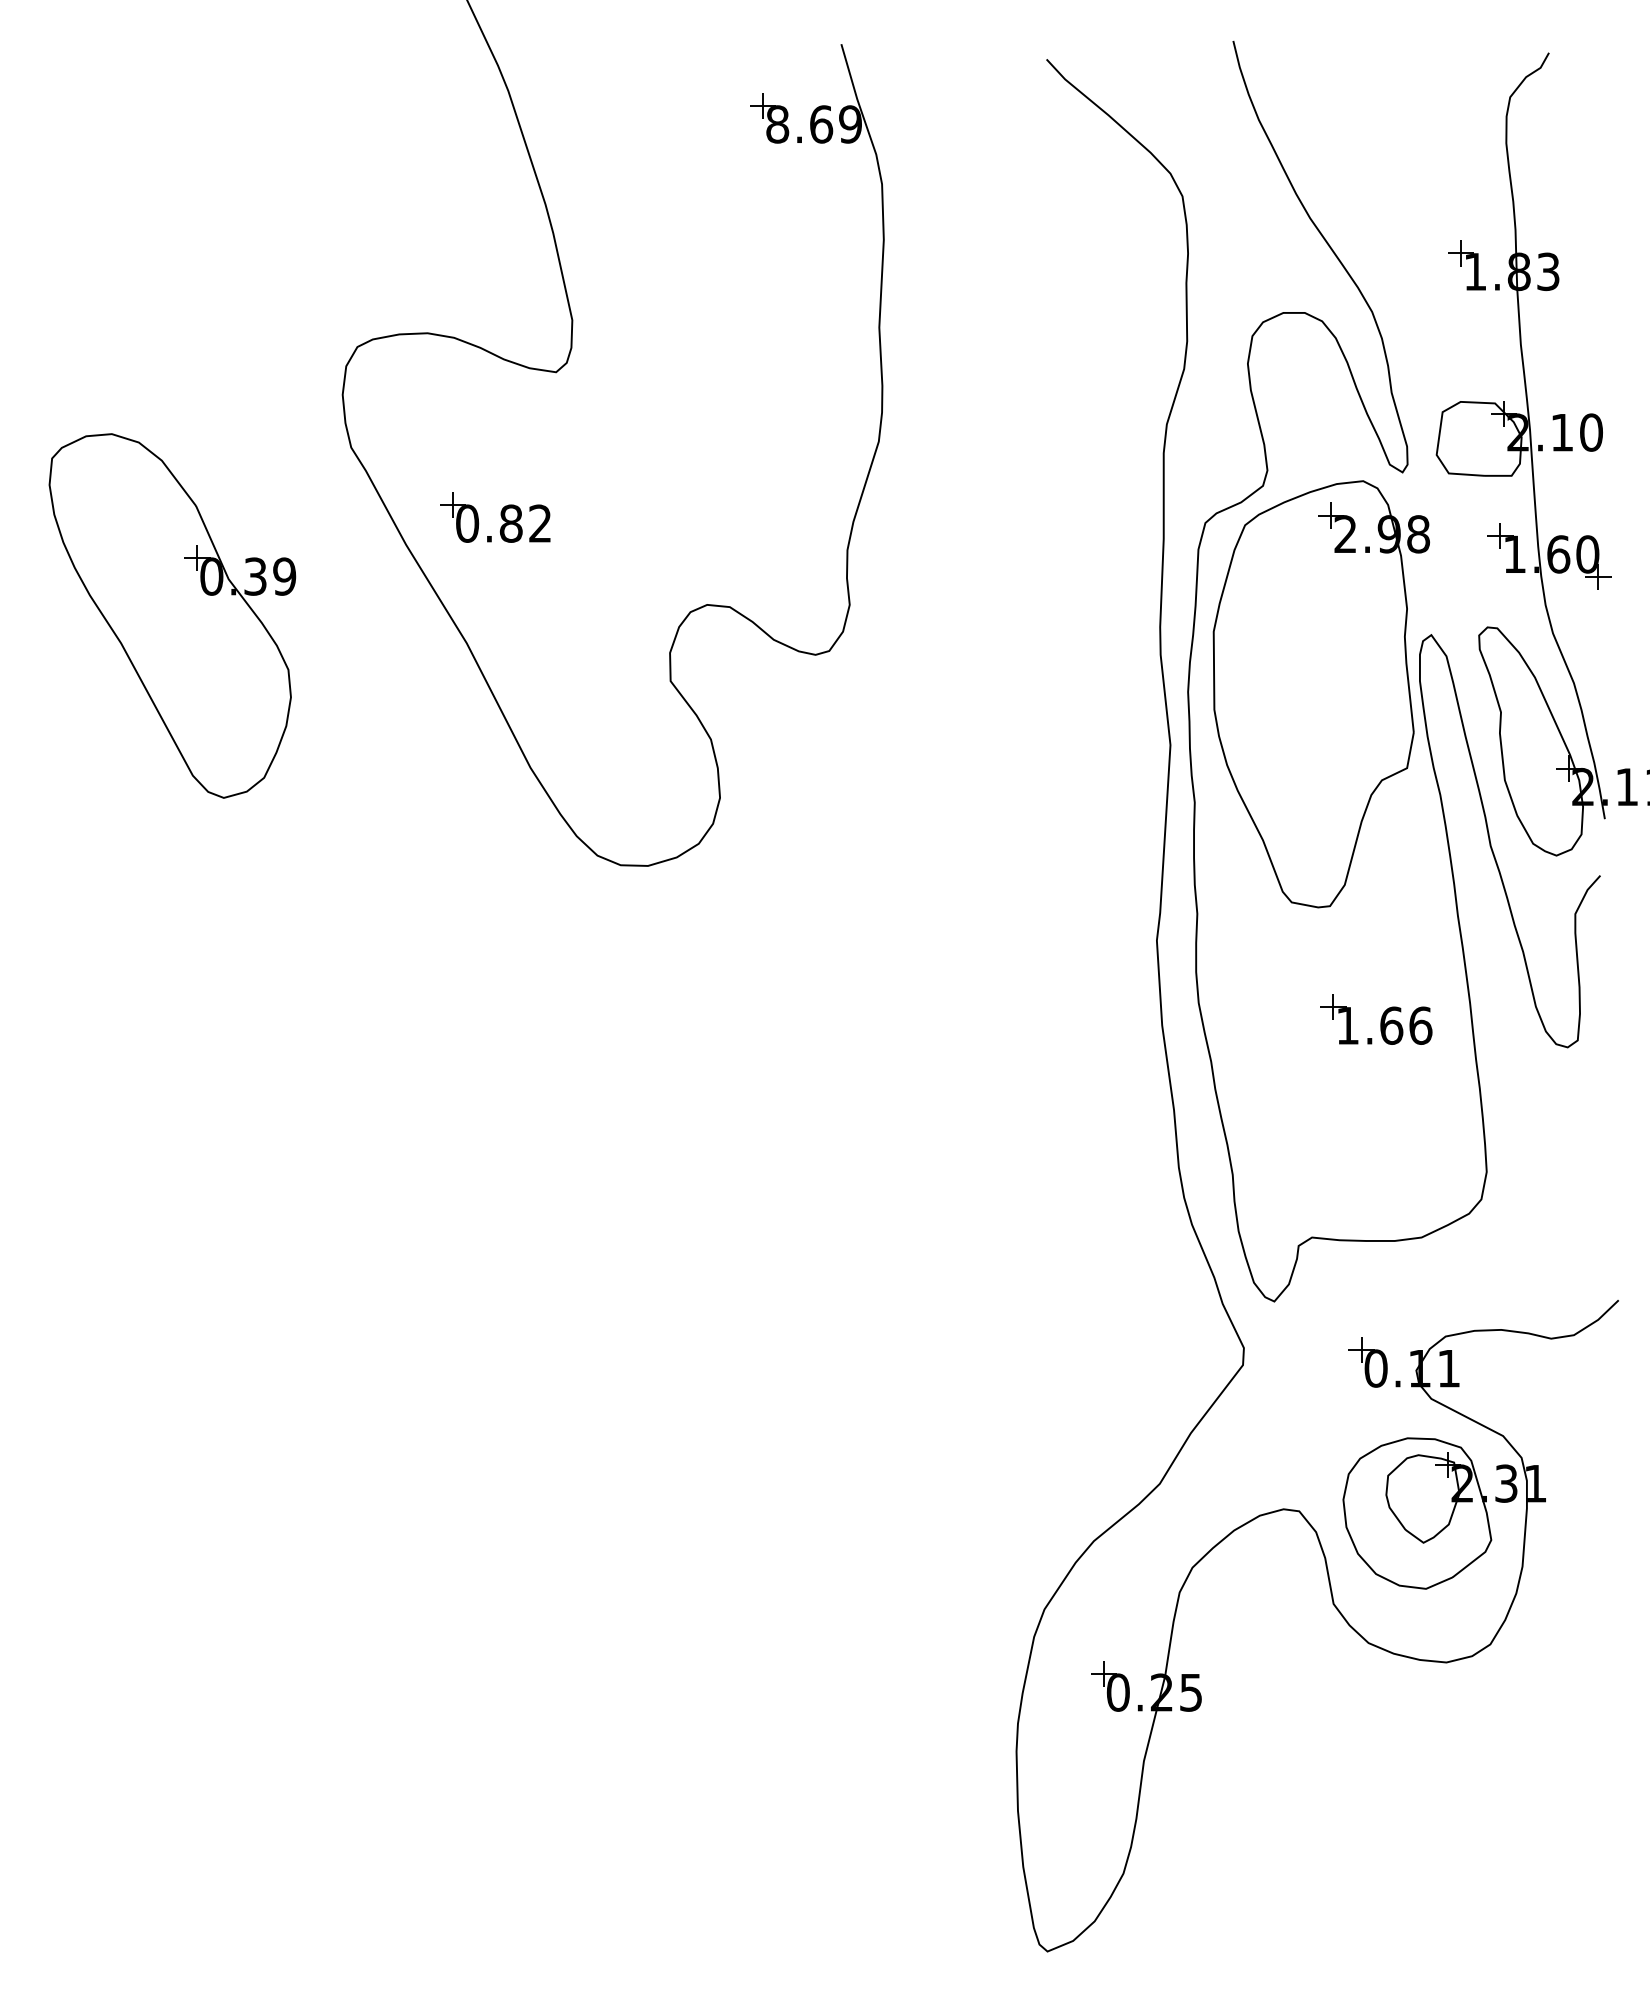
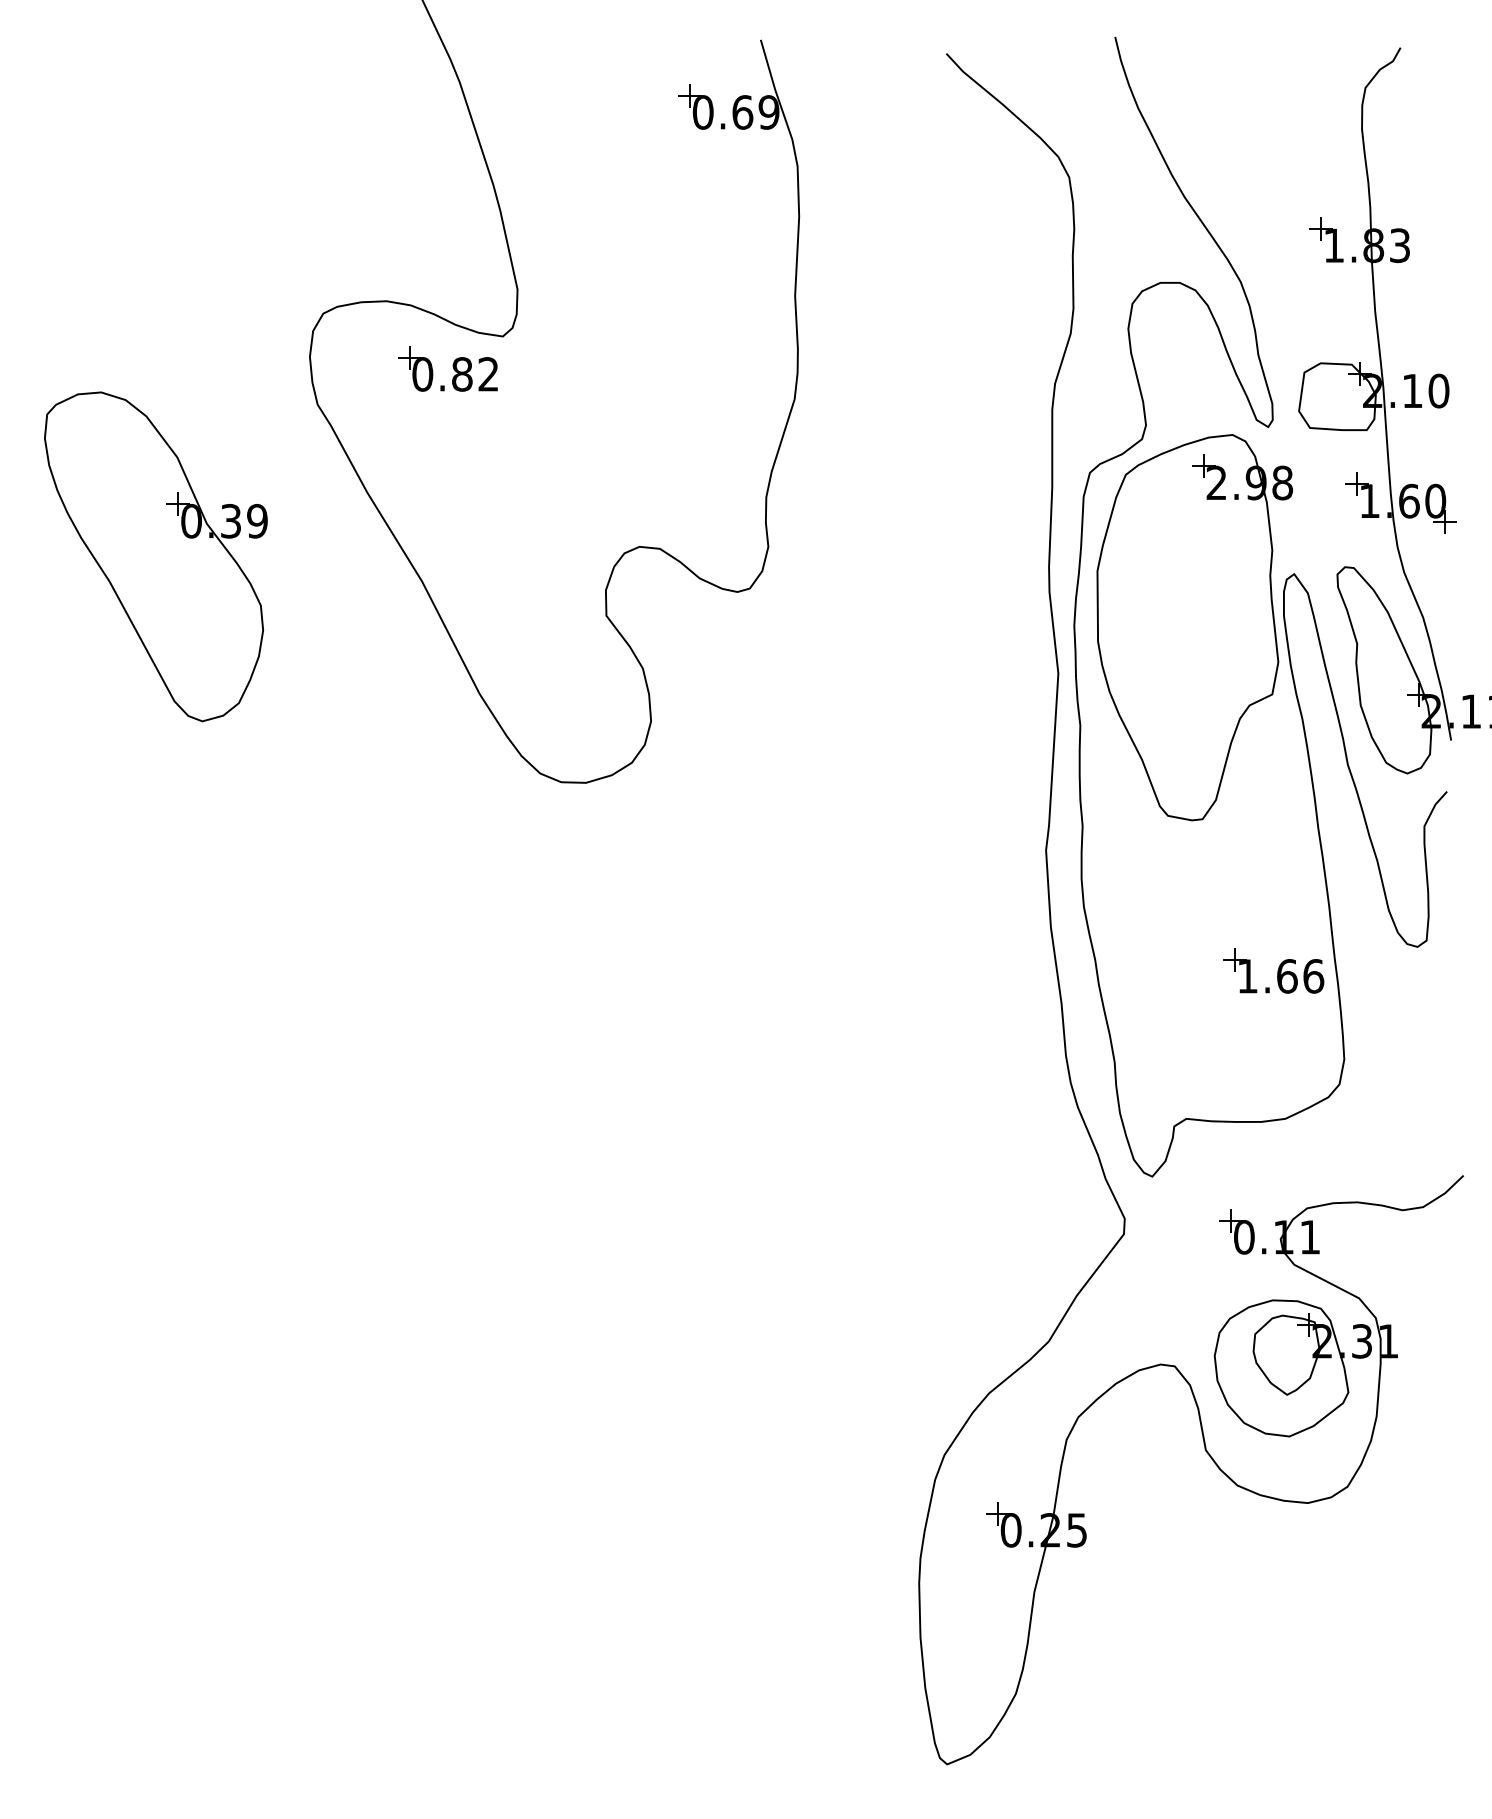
text: (776, 124) -> (702, 112), 8.69 -> 0.69
part: (494, 517) -> (447, 368), moved
part: (1376, 1019) -> (1273, 970), moved

